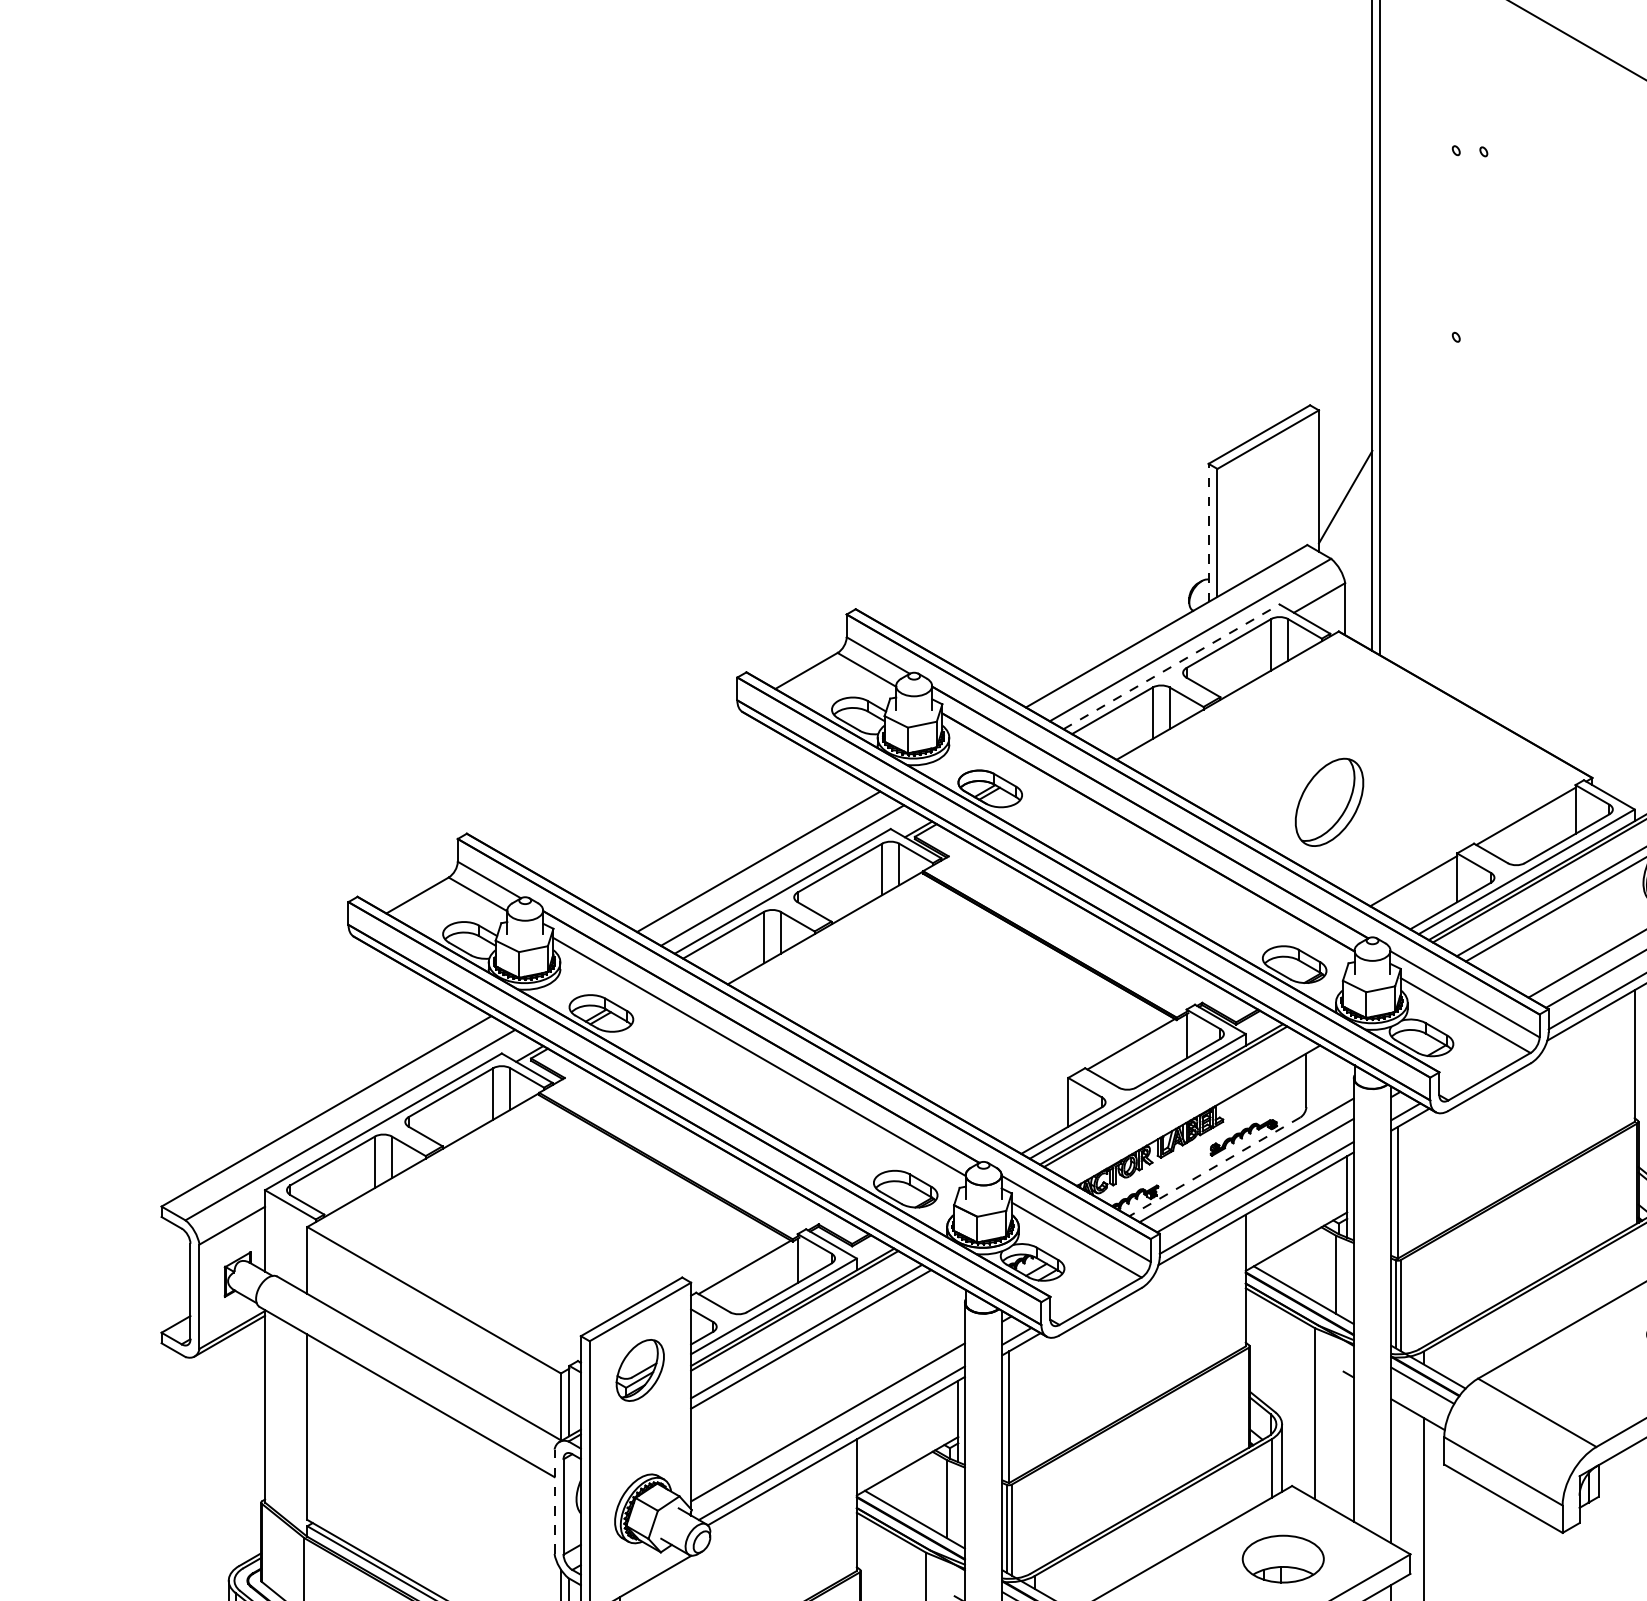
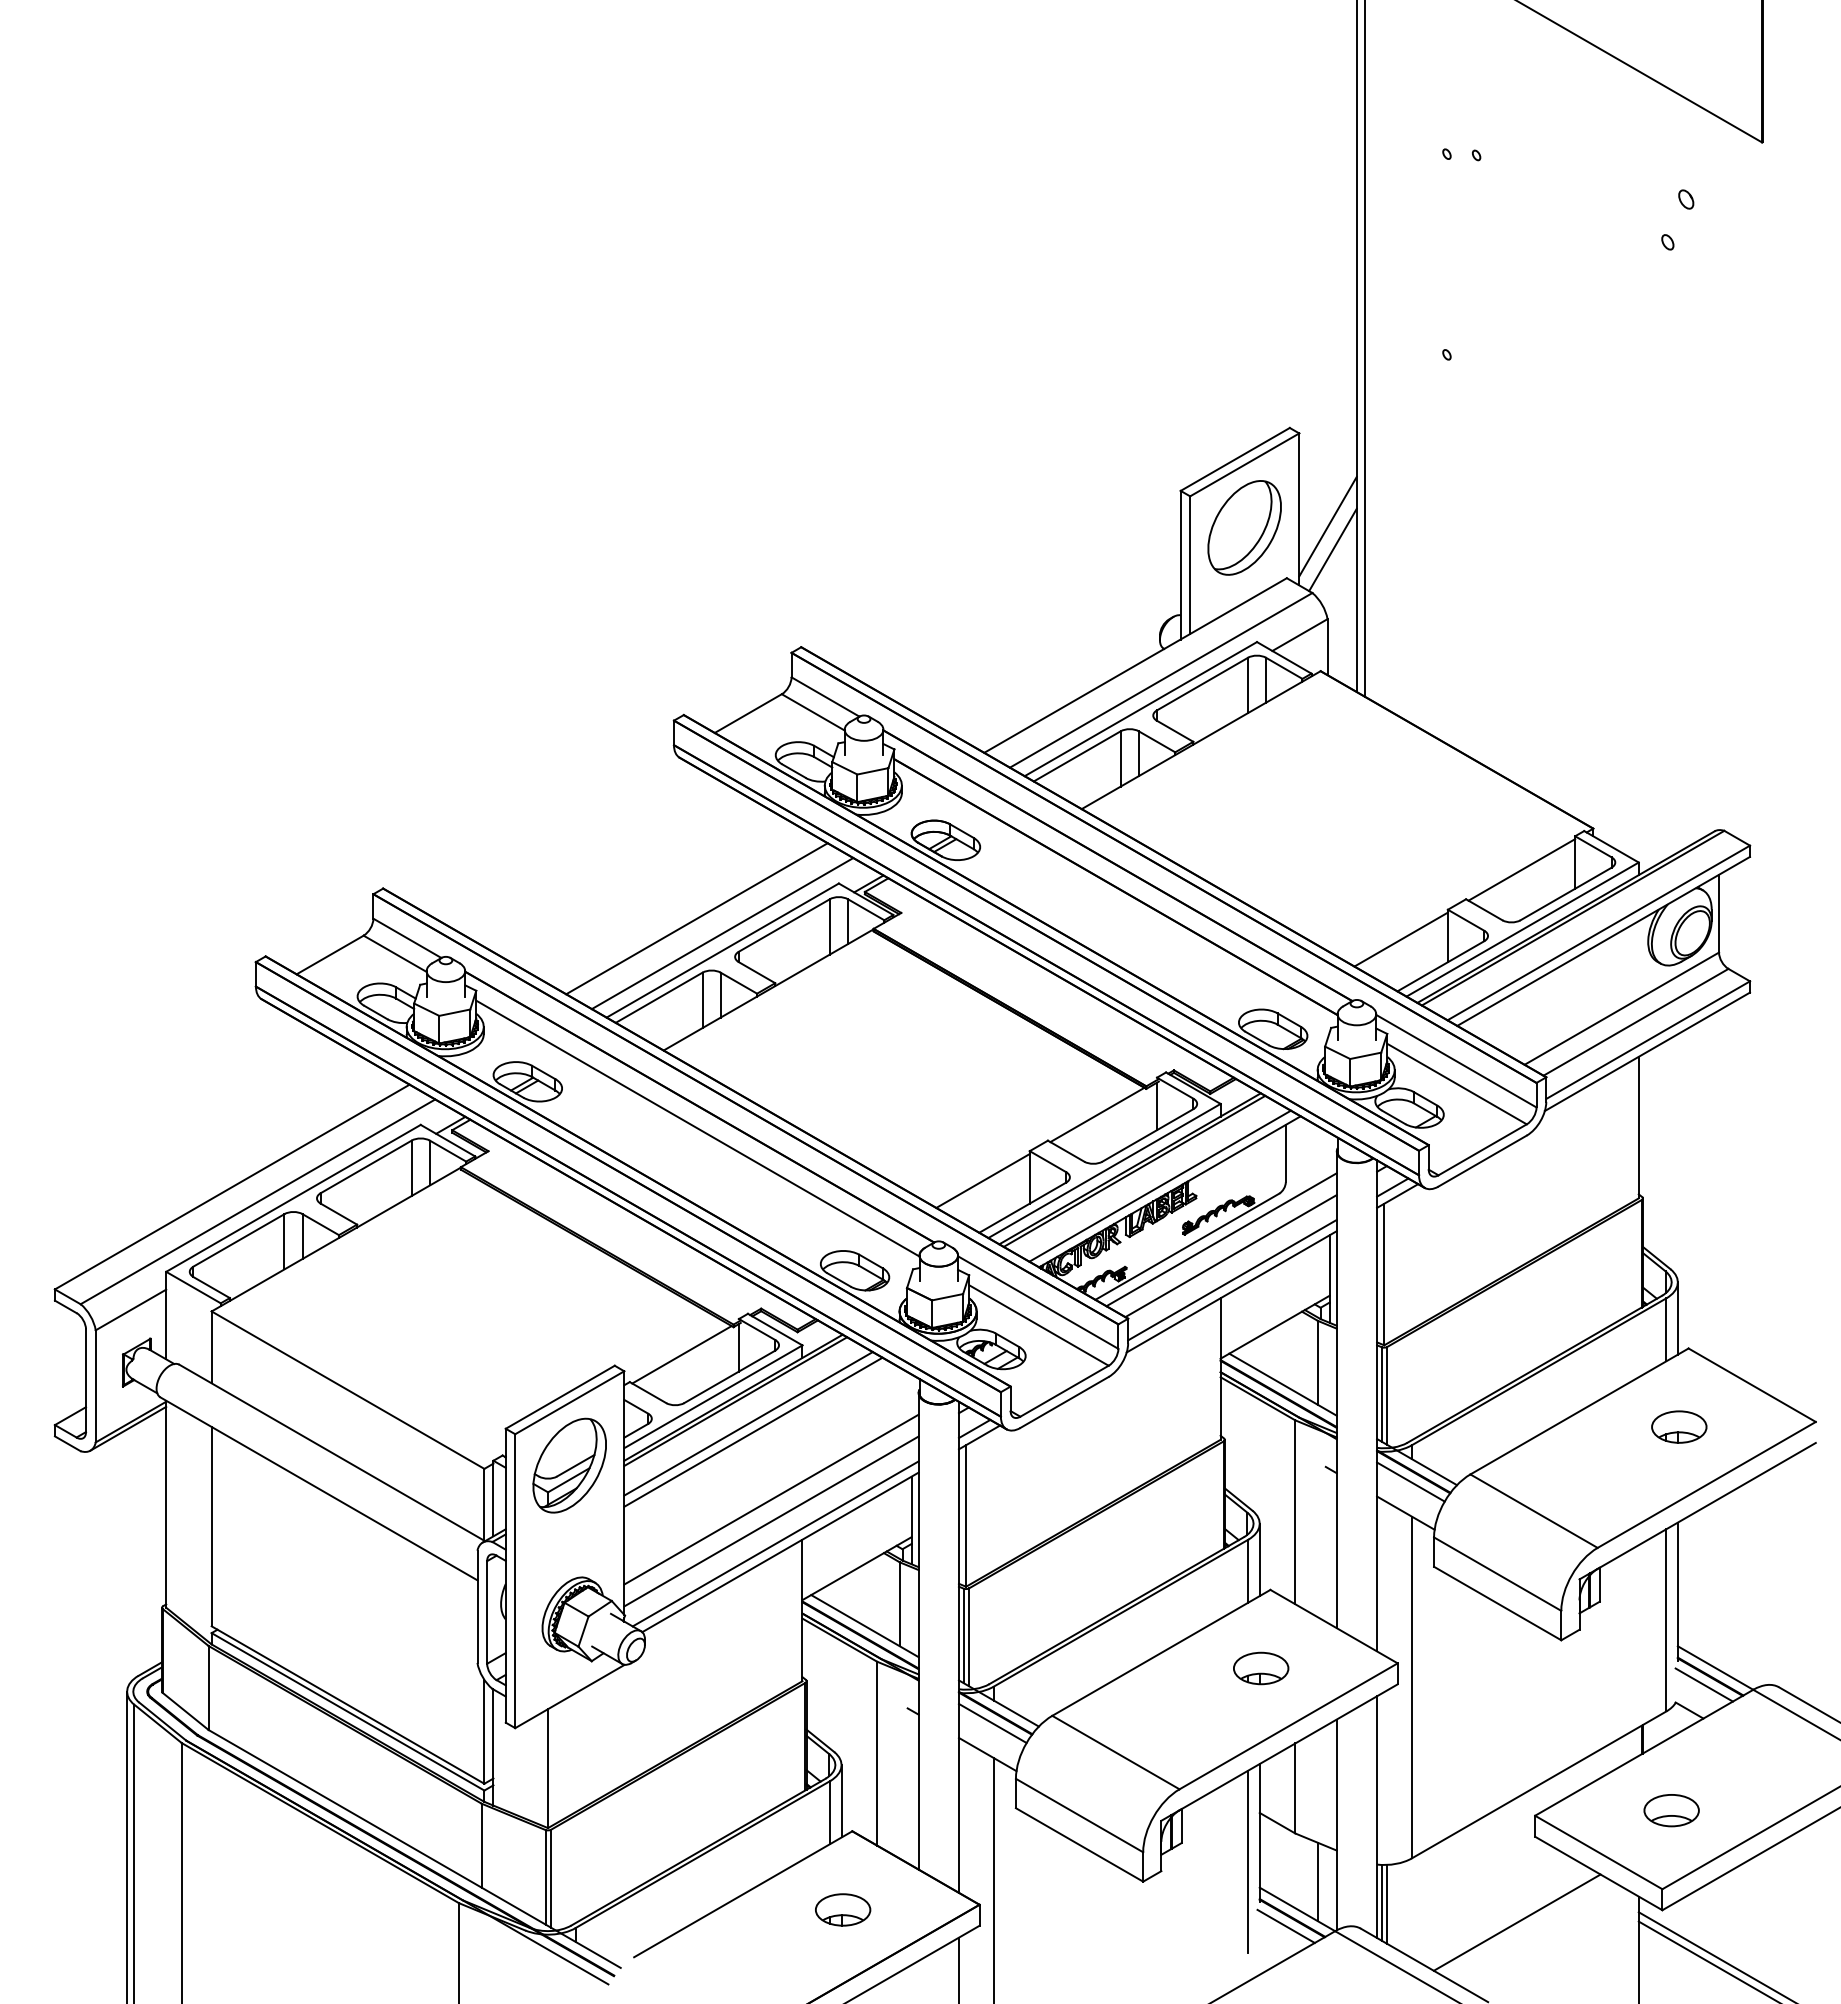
line: (1349, 518) -> (1332, 549), added
line: (1208, 532) -> (1180, 564), dashed -> solid
line: (1172, 666) -> (1141, 708), dashed -> solid
part: (1329, 802) -> (1244, 527), moved
line: (1024, 1105) -> (982, 1180), added
line: (1188, 1109) -> (1159, 1185), added
line: (1214, 1167) -> (1186, 1247), dashed -> solid
part: (640, 1370) -> (569, 1465), size x1.43
line: (828, 1401) -> (771, 1499), added
line: (554, 1501) -> (477, 1606), dashed -> solid
part: (1283, 1559) -> (1261, 1668), size x0.62

